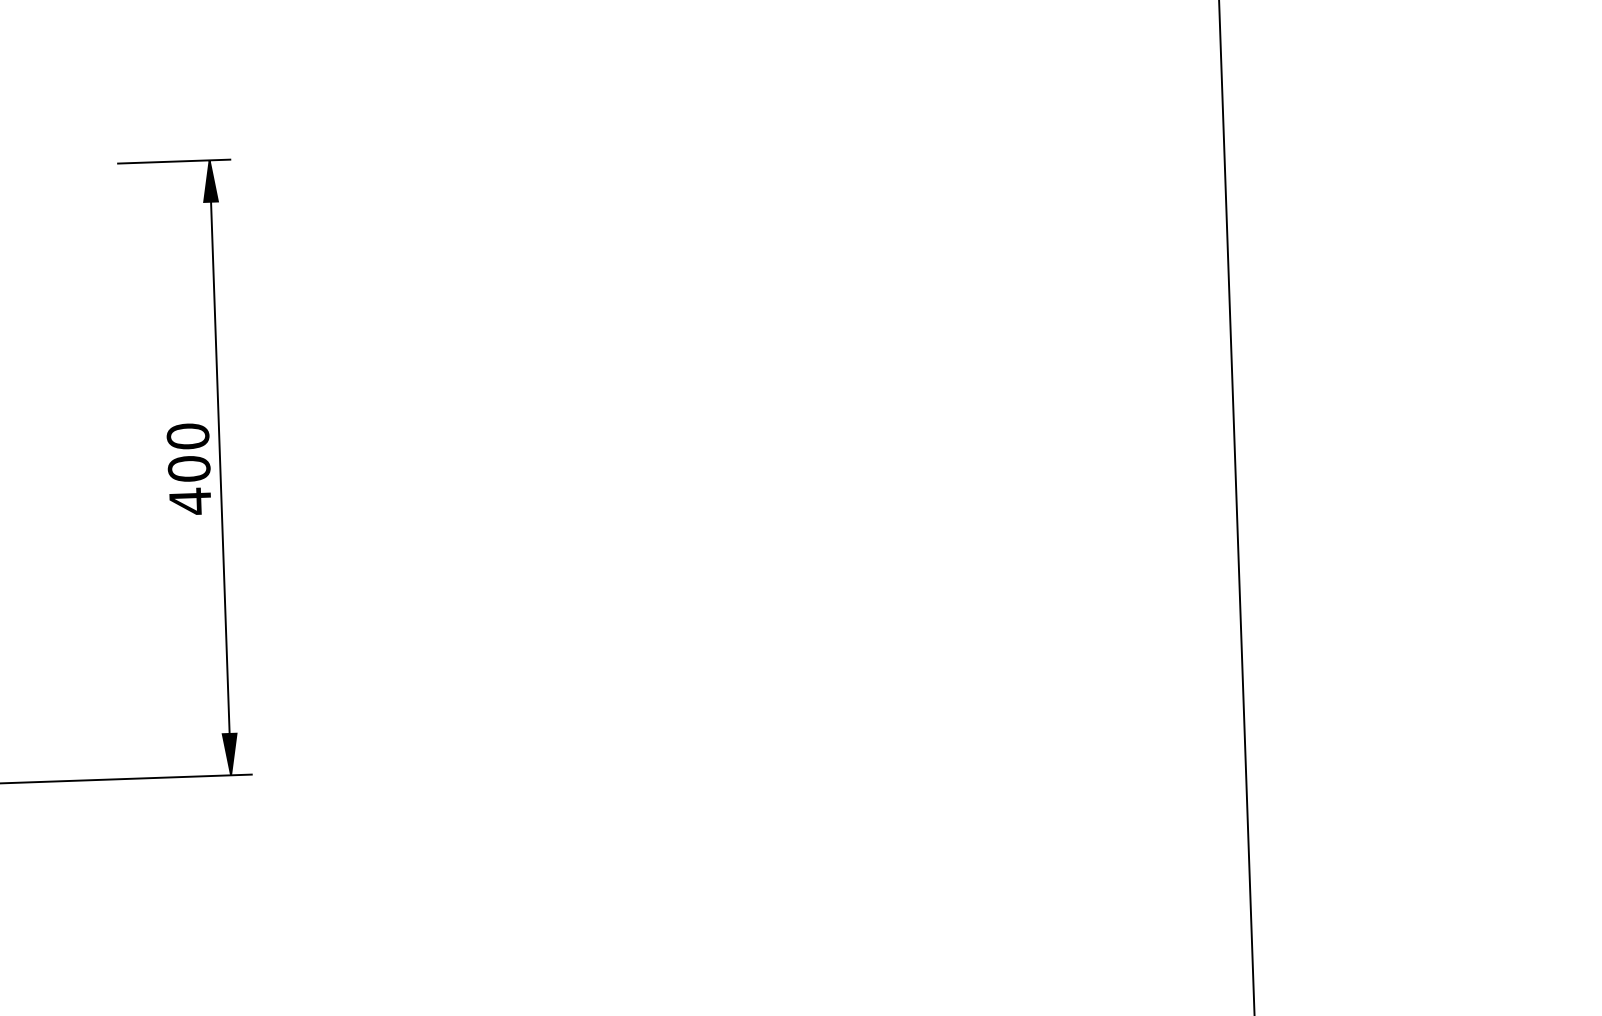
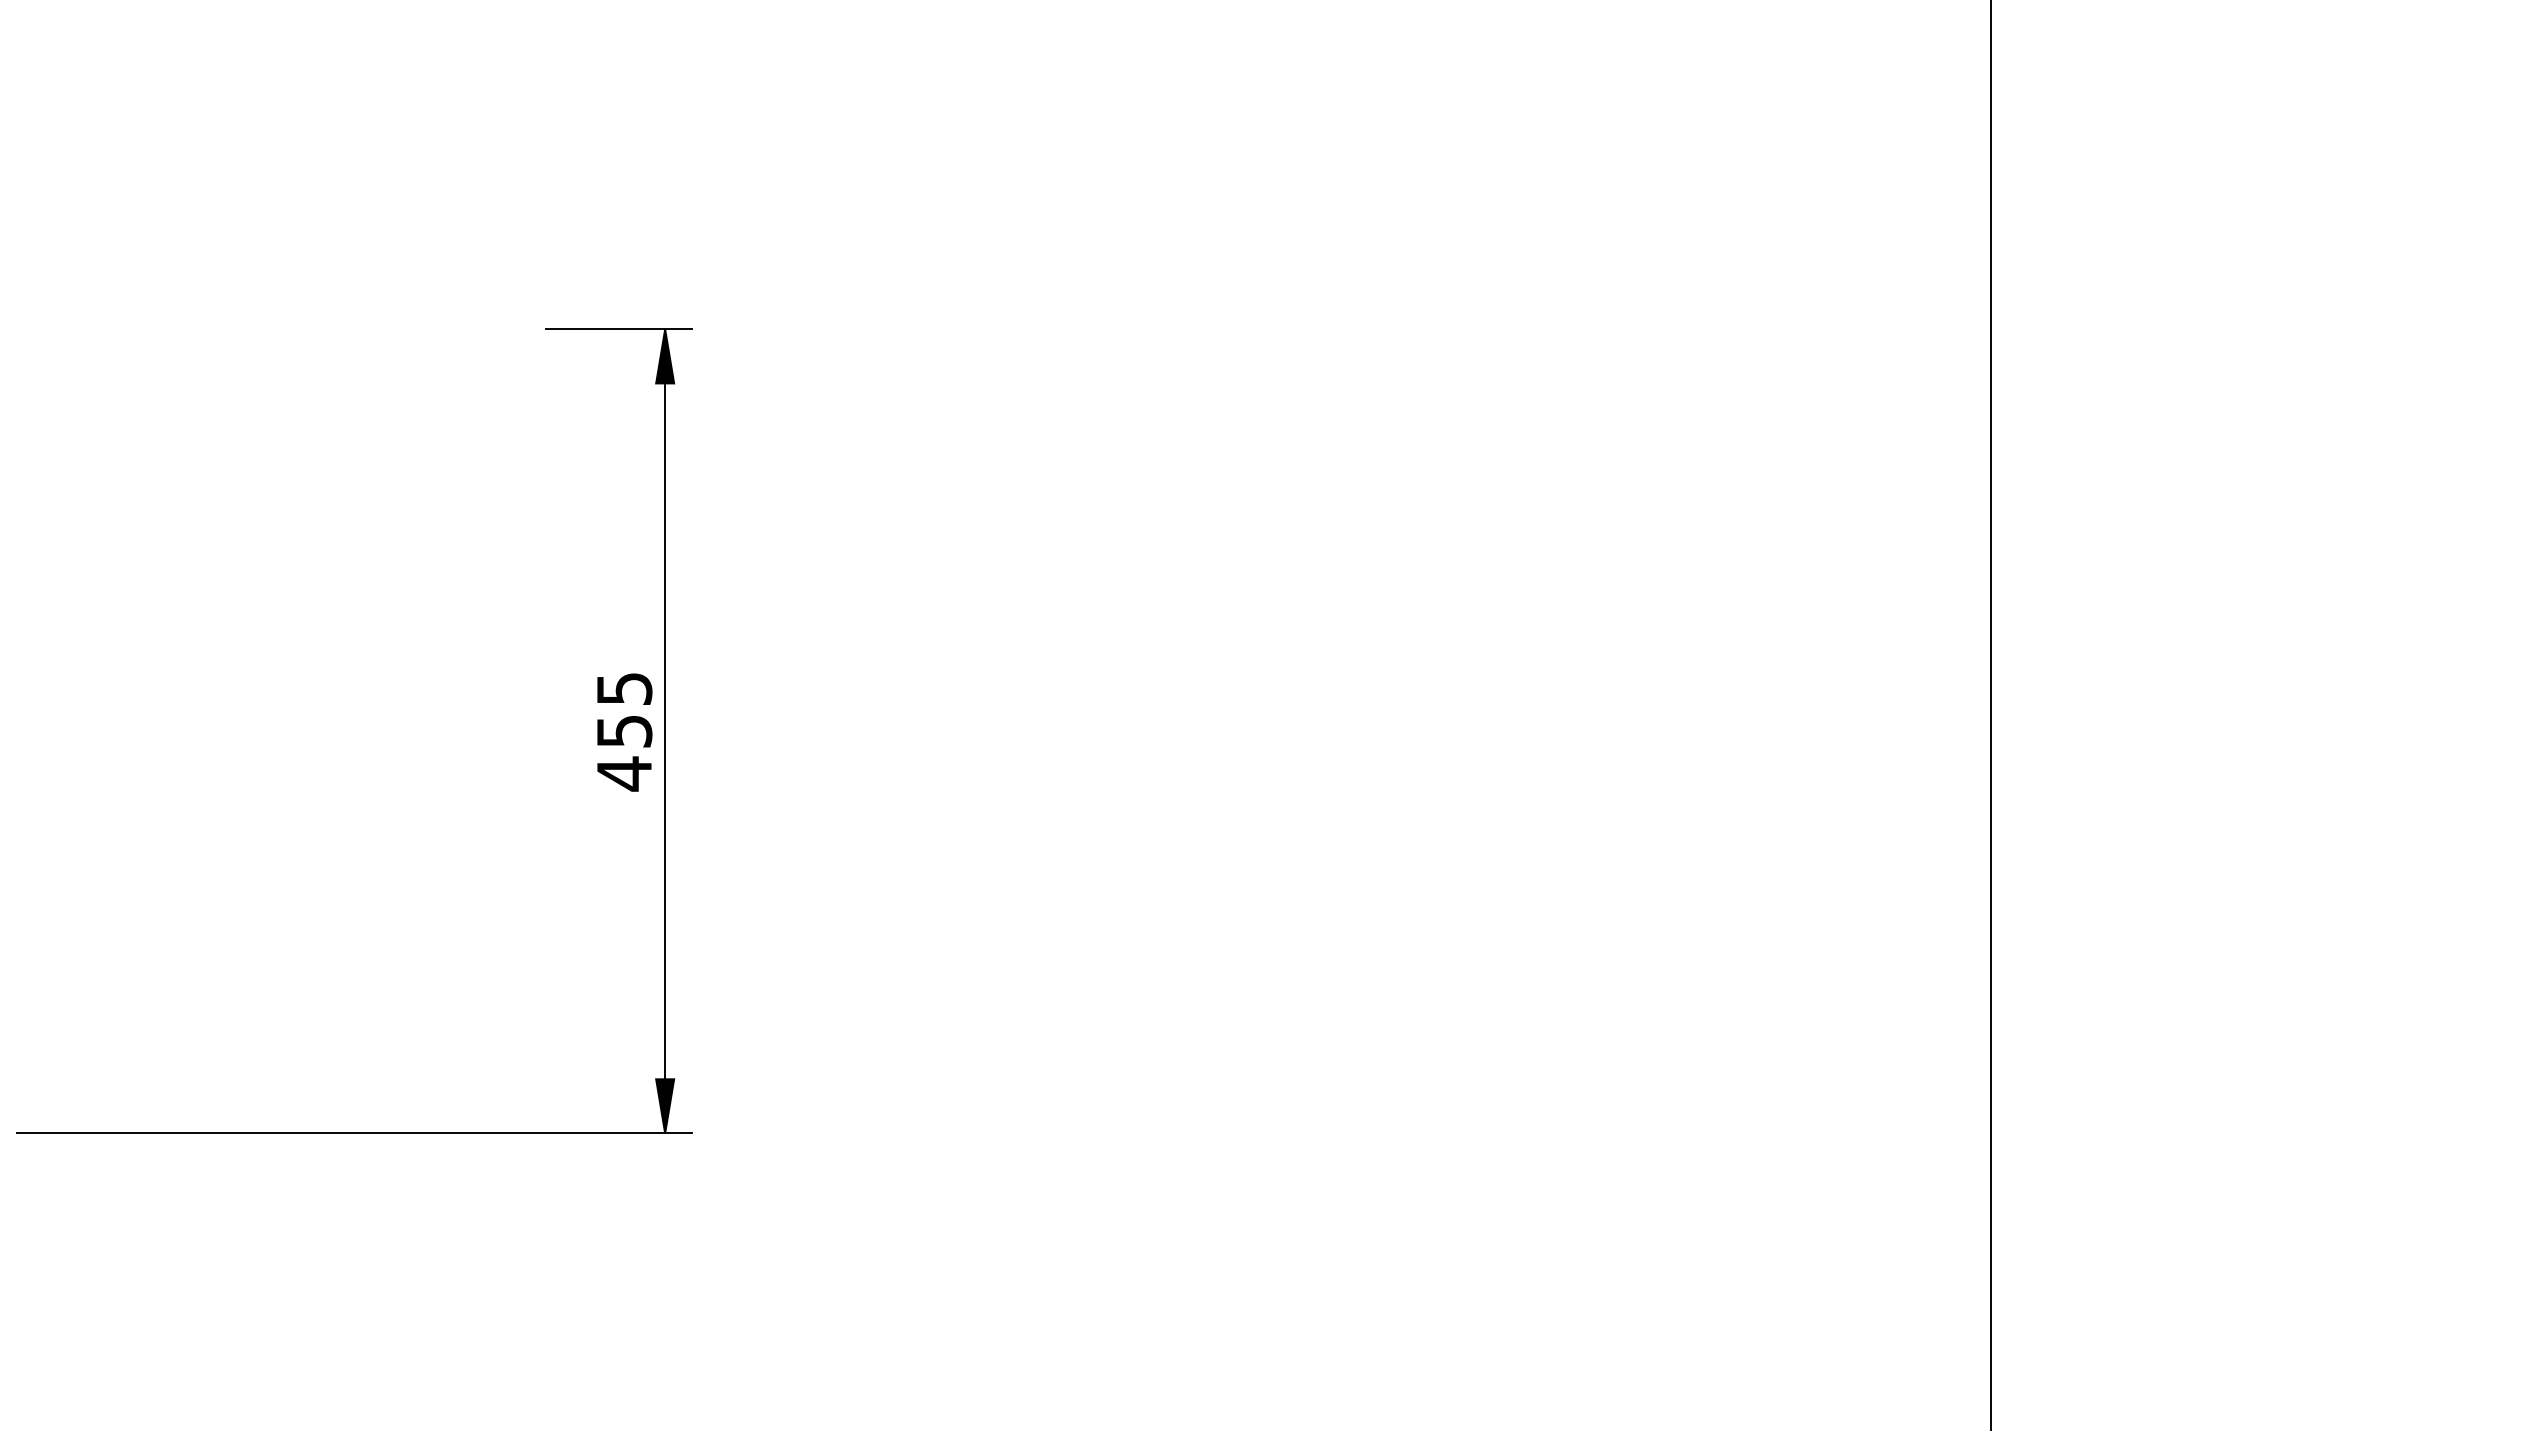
text: (188, 452) -> (624, 710), 400 -> 455

